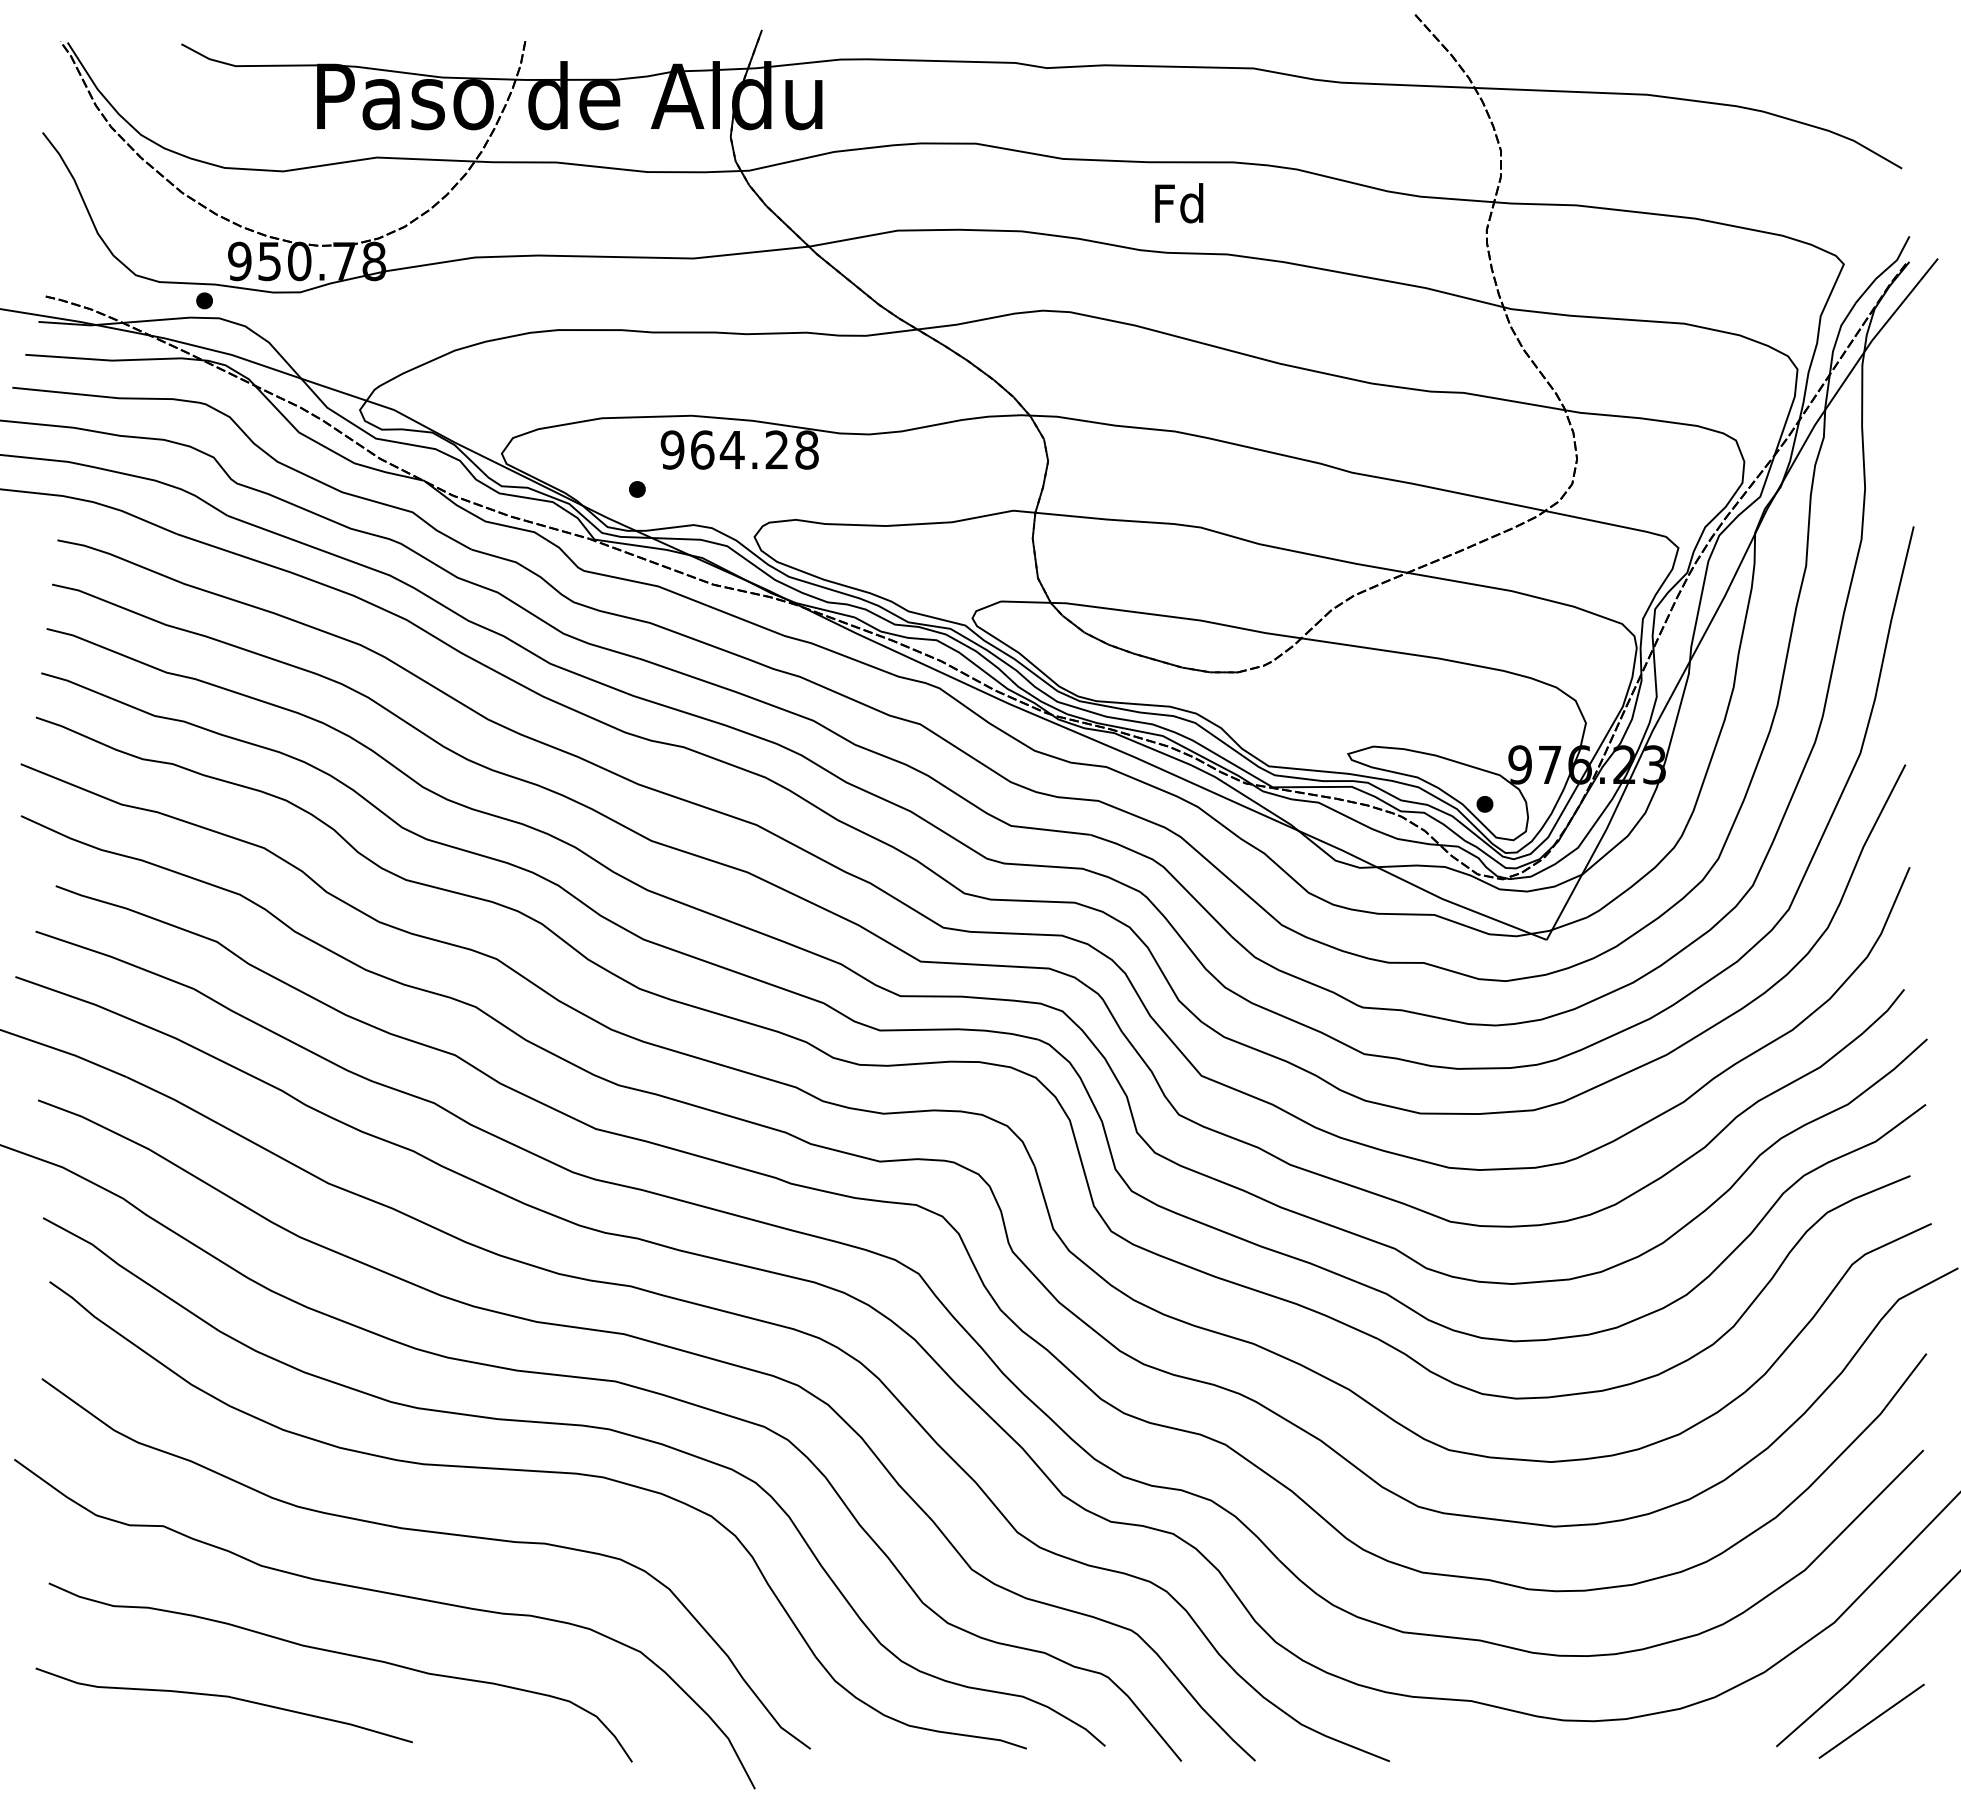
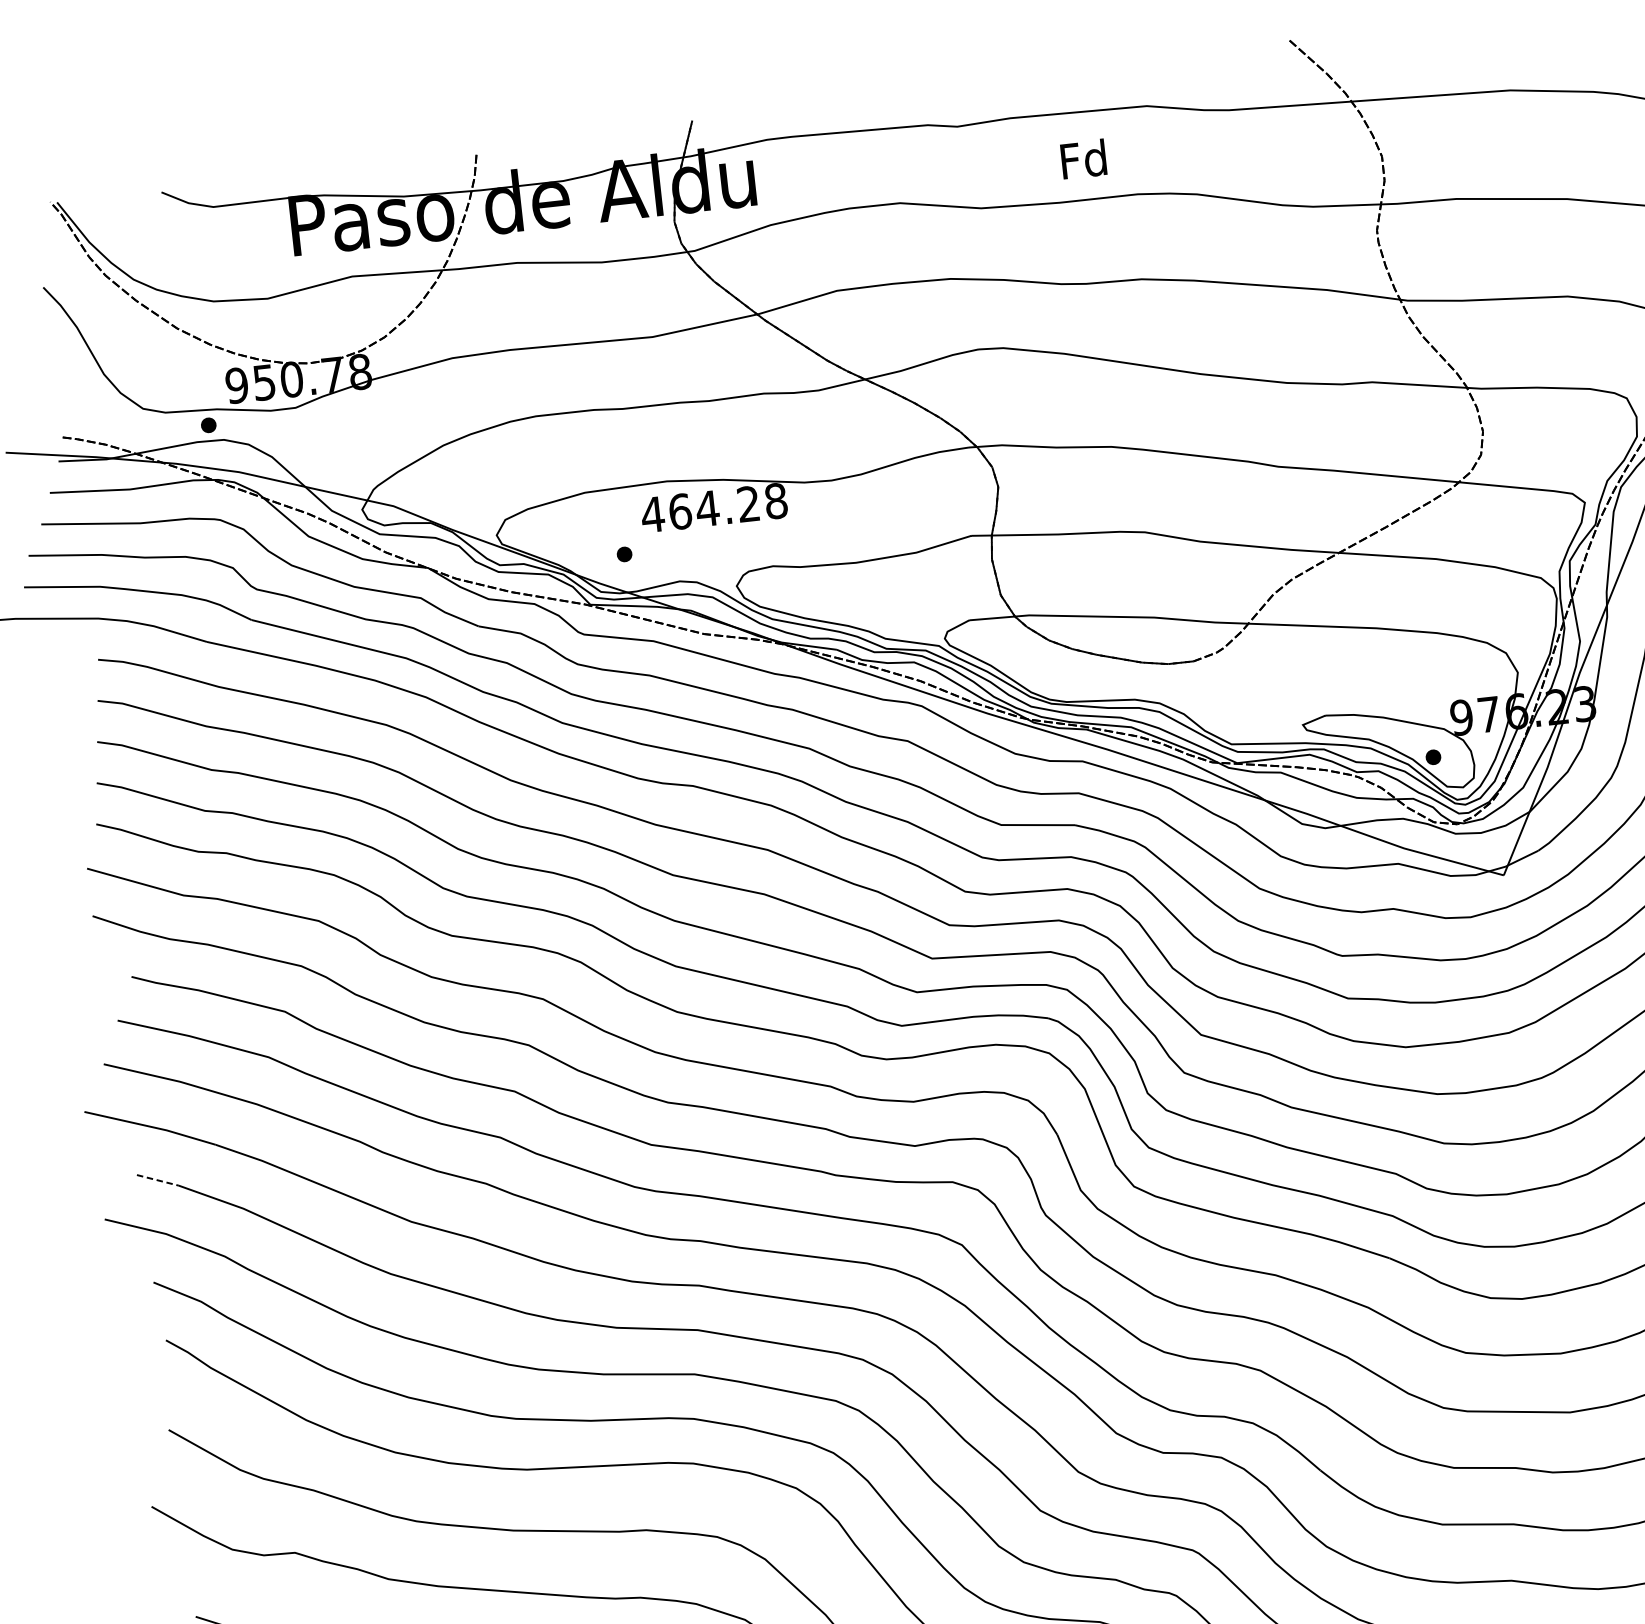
text: (1179, 203) -> (1084, 159), moved
text: (672, 449) -> (652, 514), 964.28 -> 464.28
line: (60, 1108) -> (158, 1180), solid -> dashed

